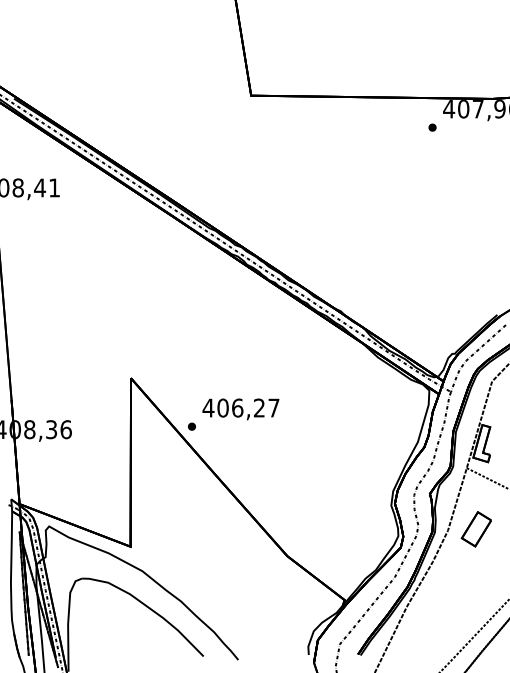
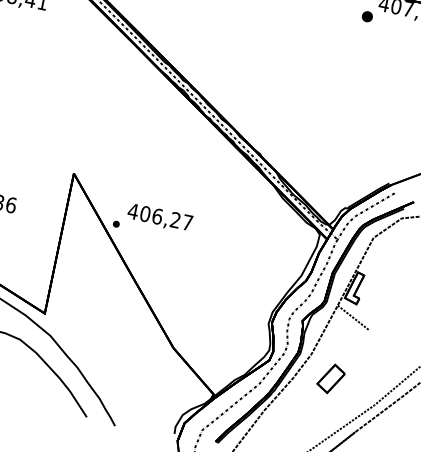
part: (432, 127) -> (367, 16), size x1.6
part: (475, 529) -> (330, 378), moved

